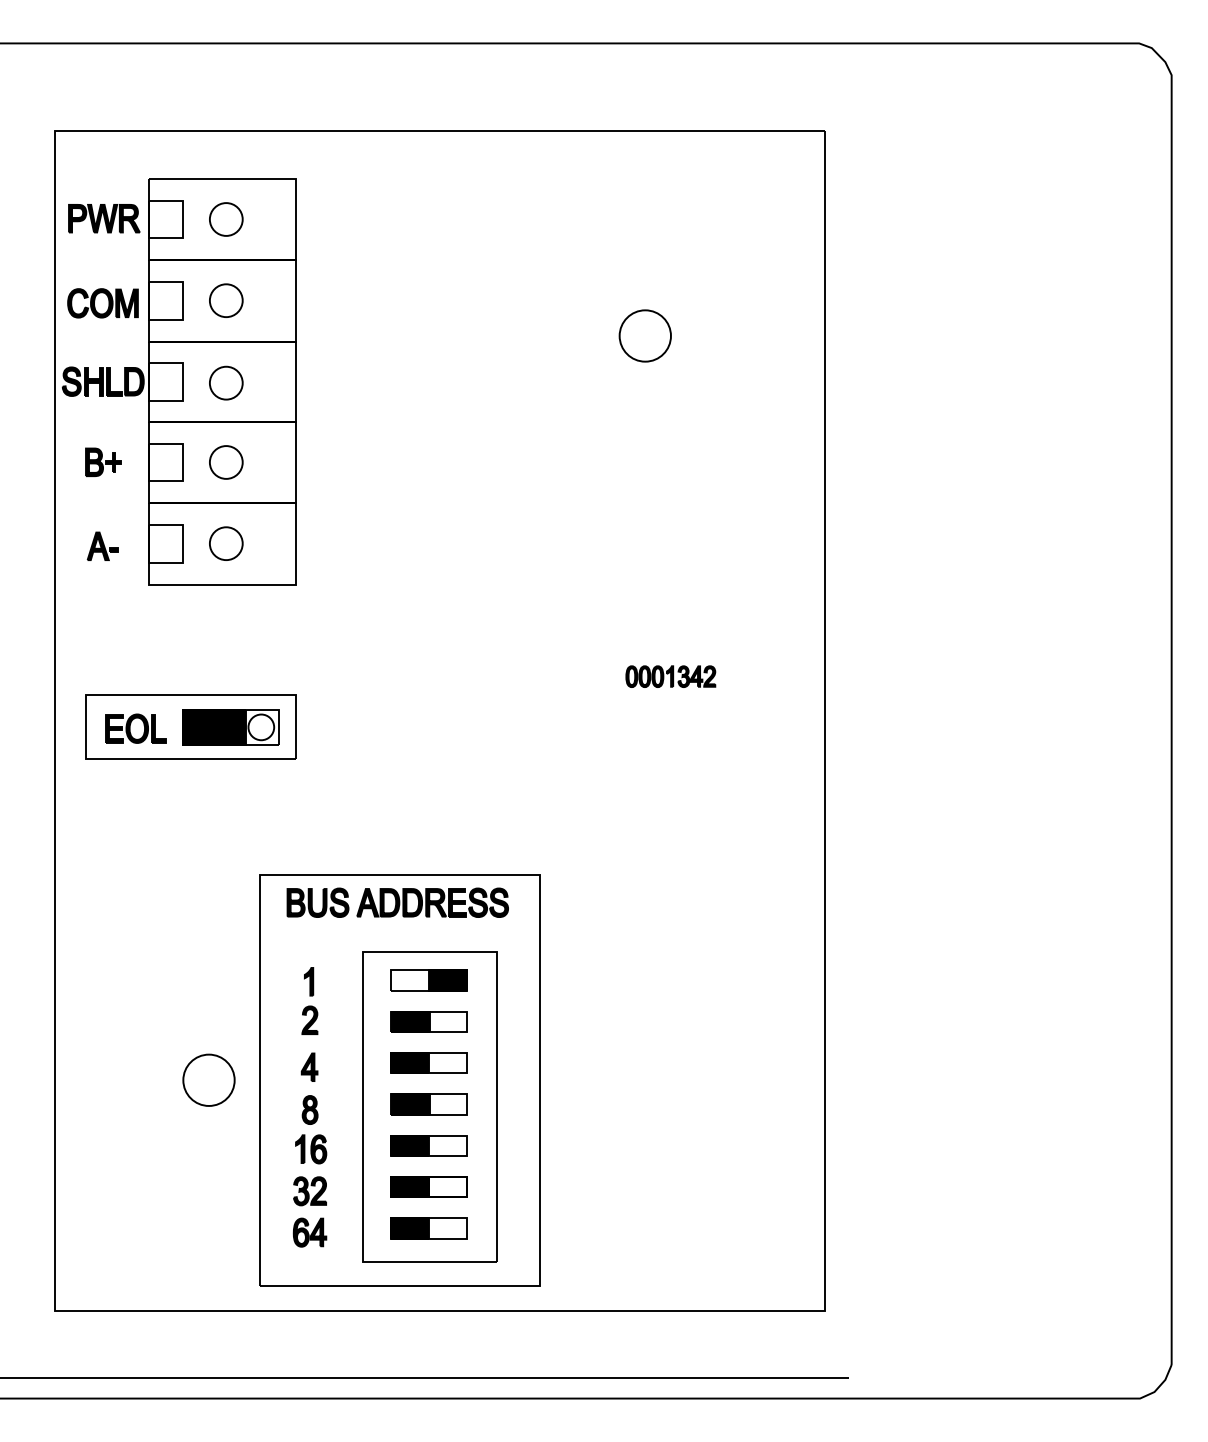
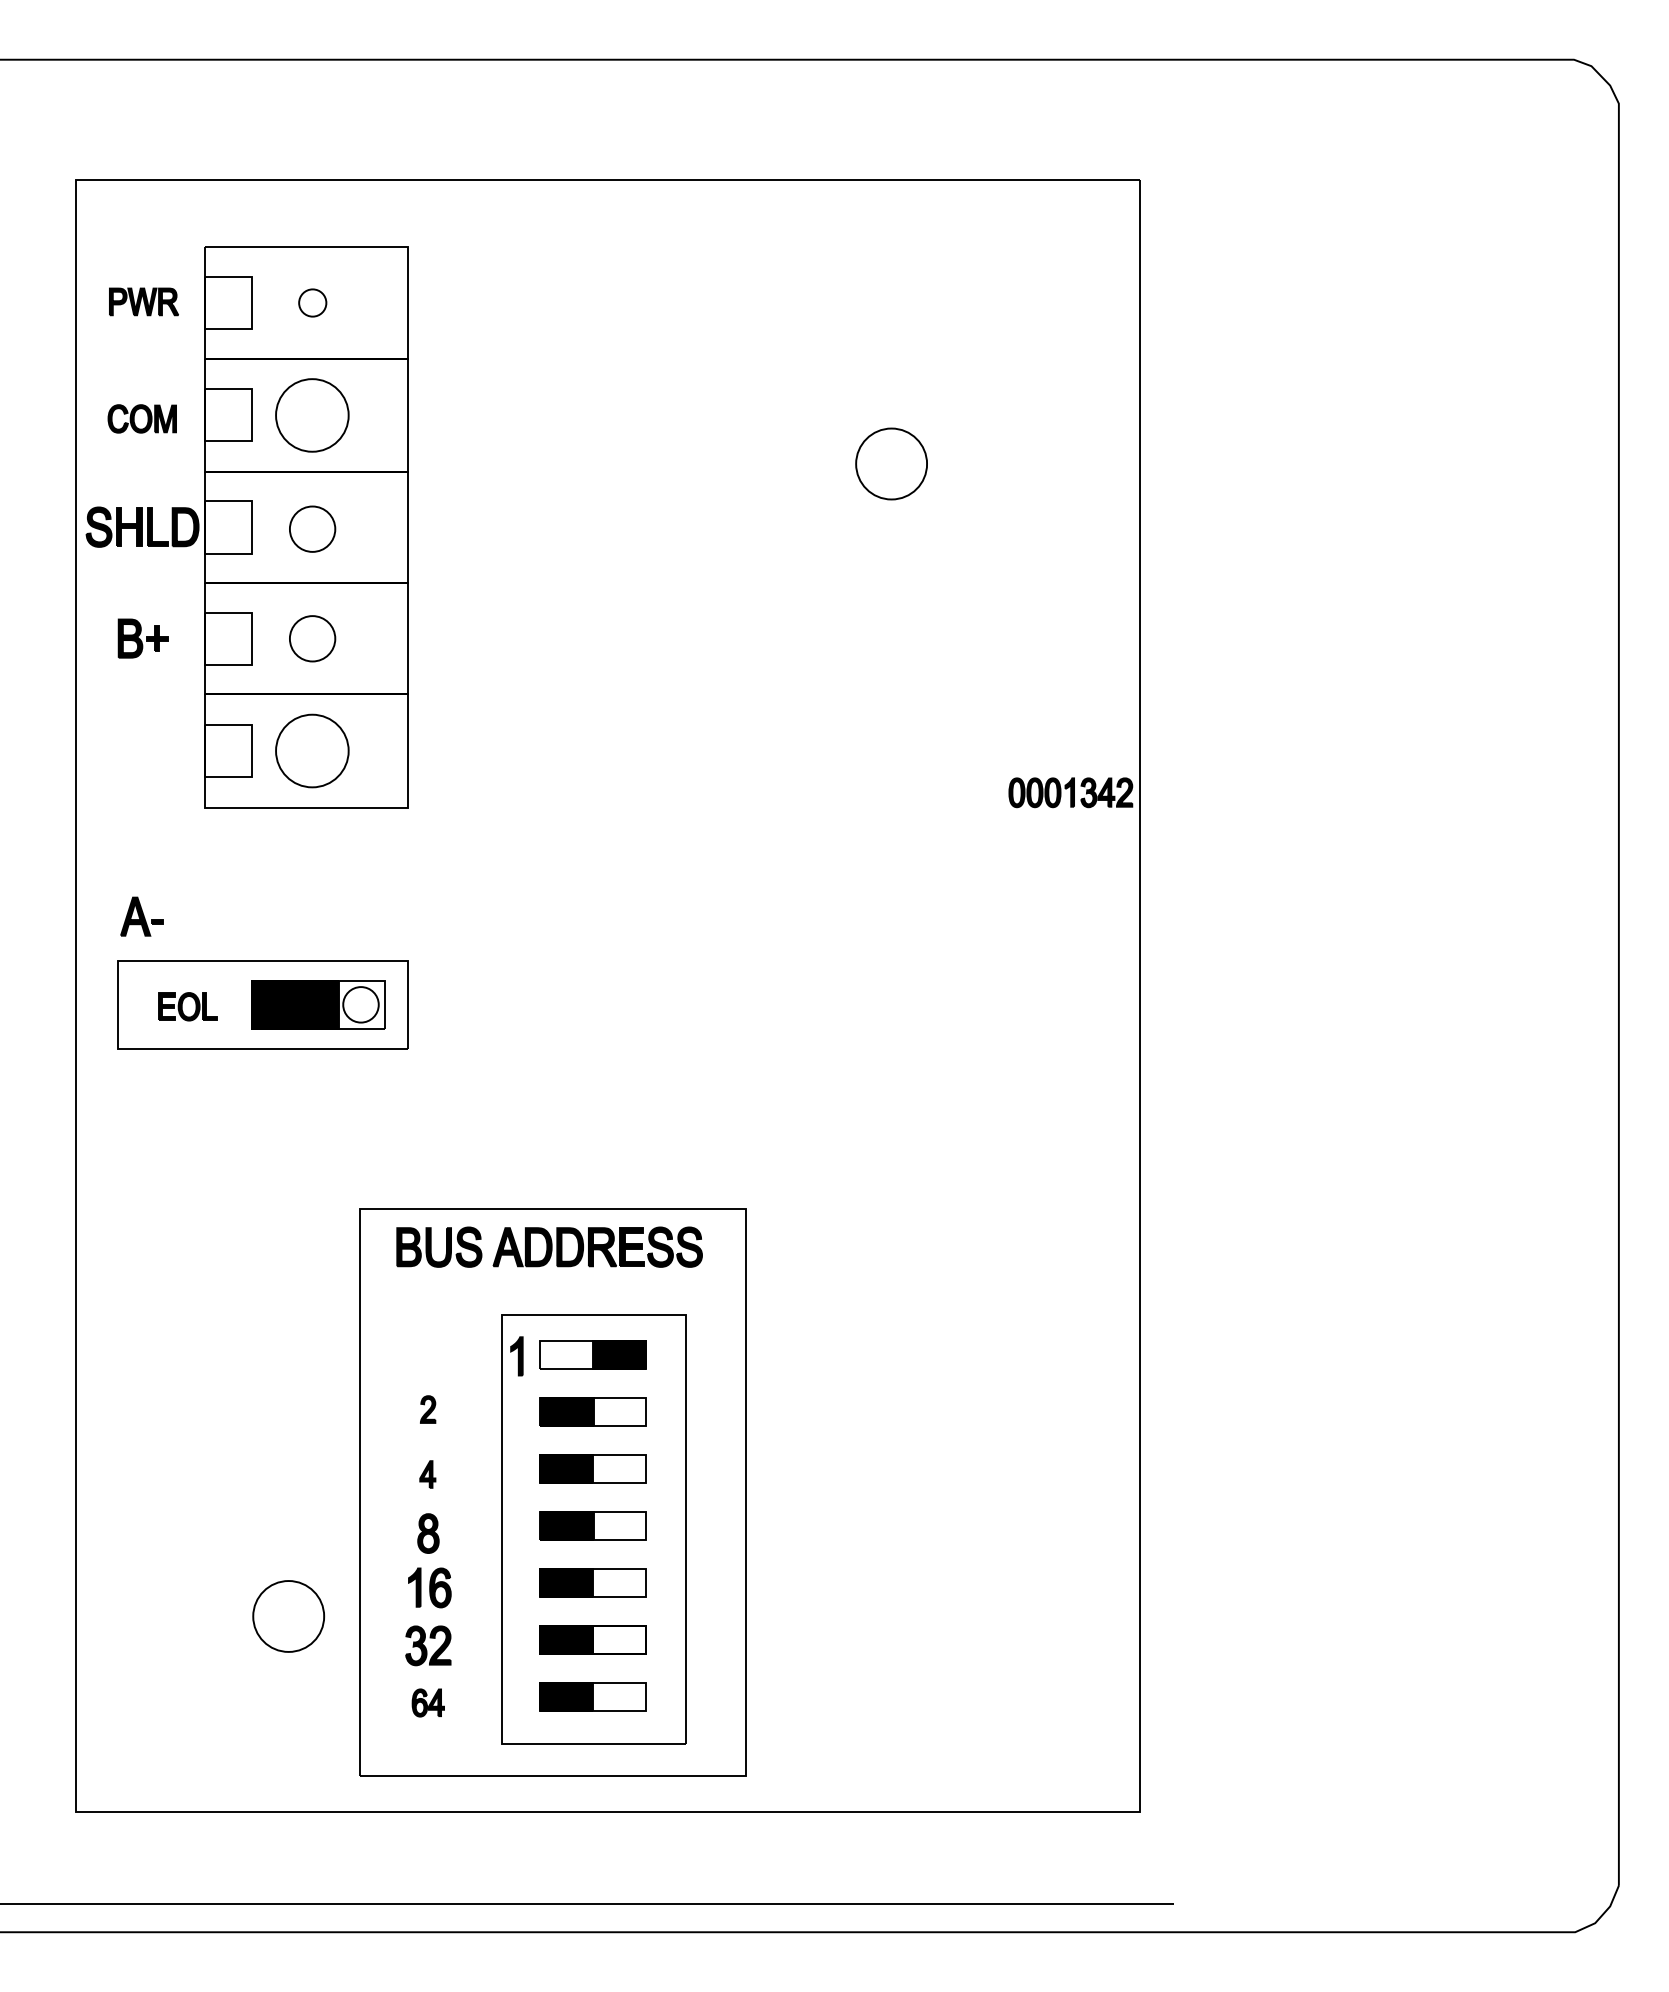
part: (103, 218) -> (143, 301), size x0.7
part: (226, 219) -> (312, 302), size x0.6
part: (226, 300) -> (312, 414), size x1.6
part: (103, 303) -> (142, 418), size x0.7
part: (226, 543) -> (312, 750), size x1.6
part: (102, 546) -> (141, 916), moved
part: (670, 676) -> (1070, 792), moved
part: (135, 728) -> (187, 1006), size x0.7
part: (308, 981) -> (516, 1356), moved
part: (309, 1020) -> (427, 1409), size x0.7
part: (309, 1067) -> (427, 1474), size x0.7
part: (208, 1080) -> (288, 1616), moved
part: (310, 1232) -> (428, 1702), size x0.7

